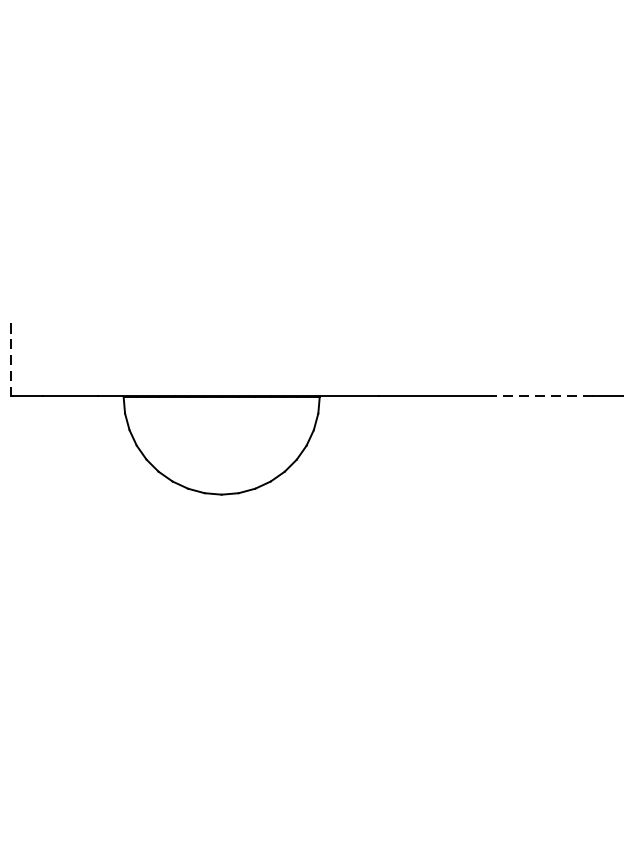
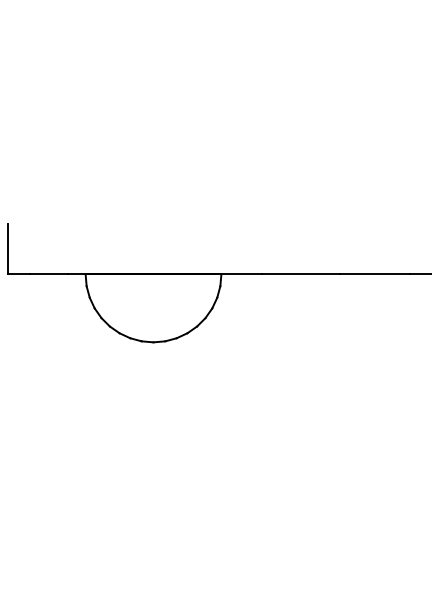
line: (10, 360) -> (7, 249), dashed -> solid
line: (541, 396) -> (374, 274), dashed -> solid

